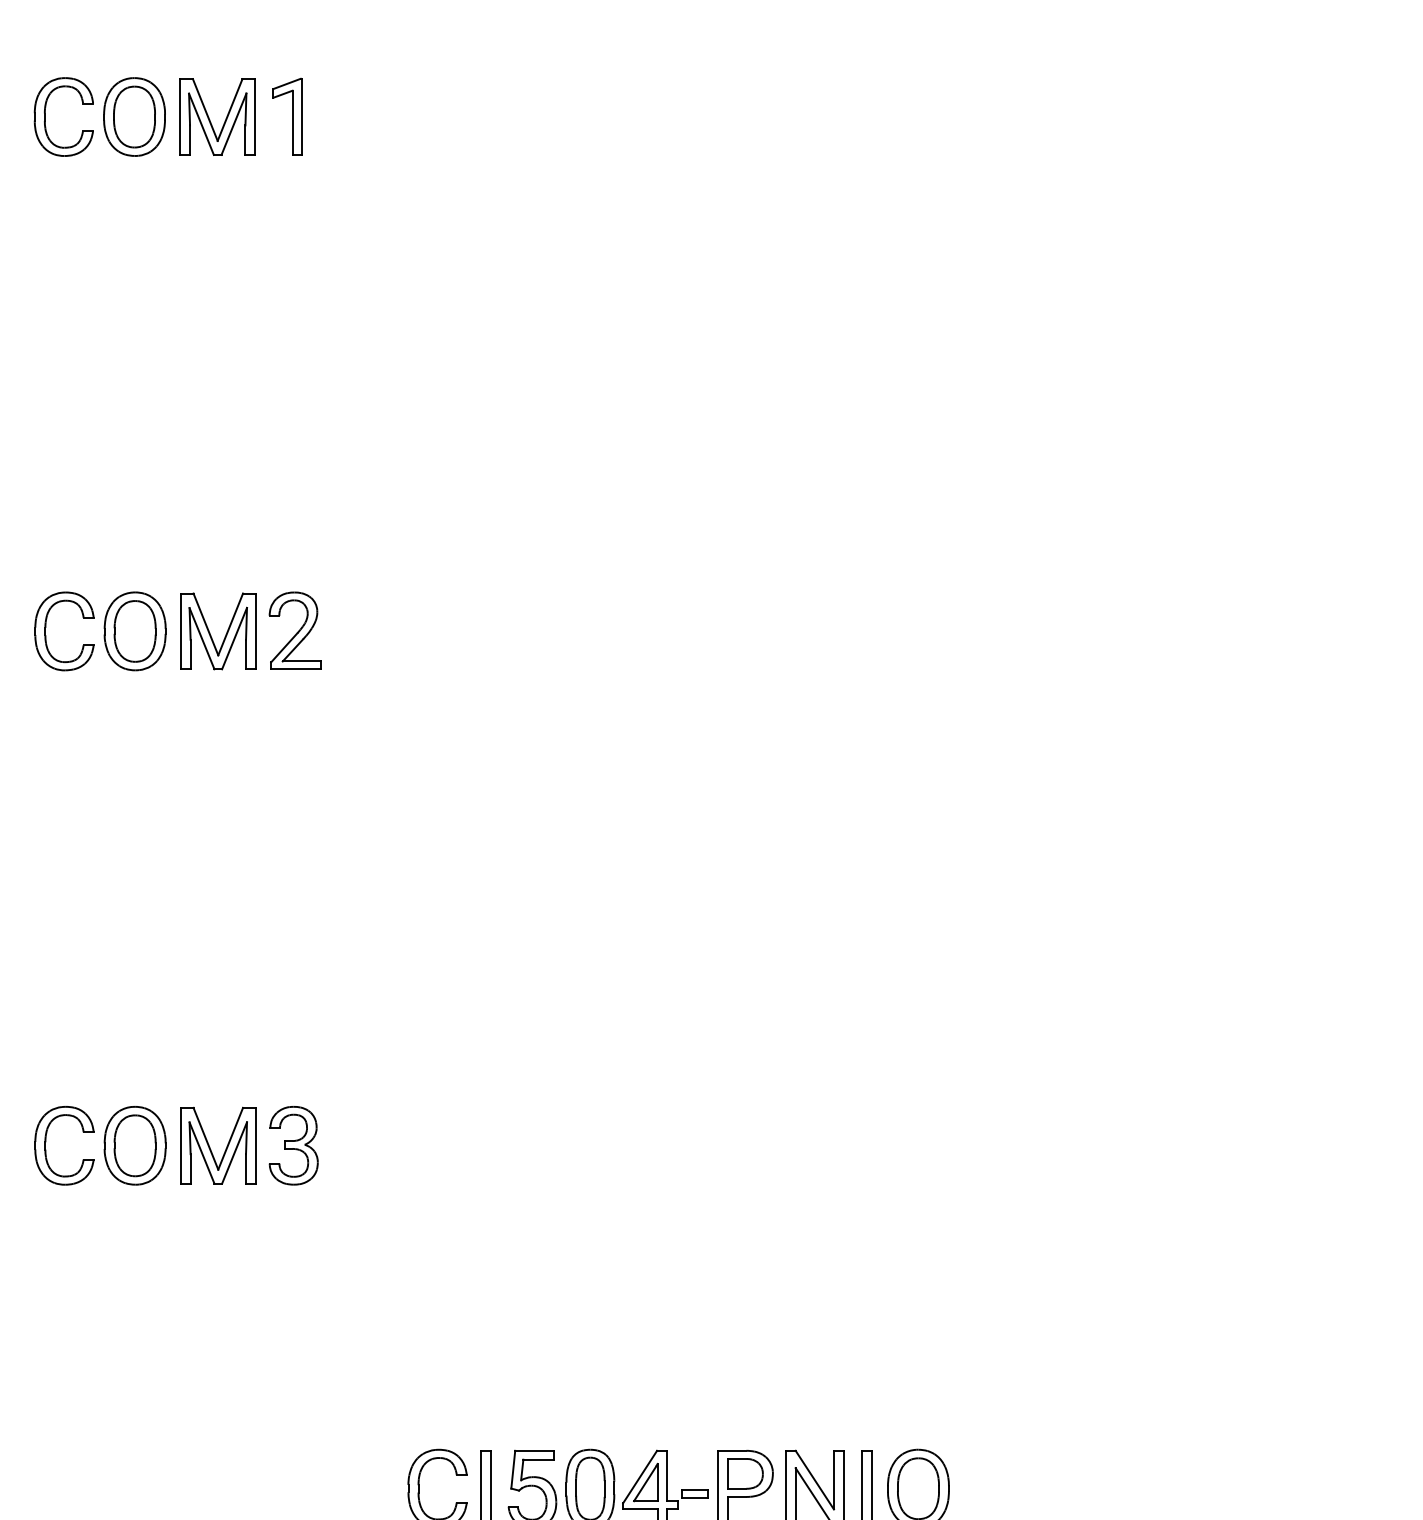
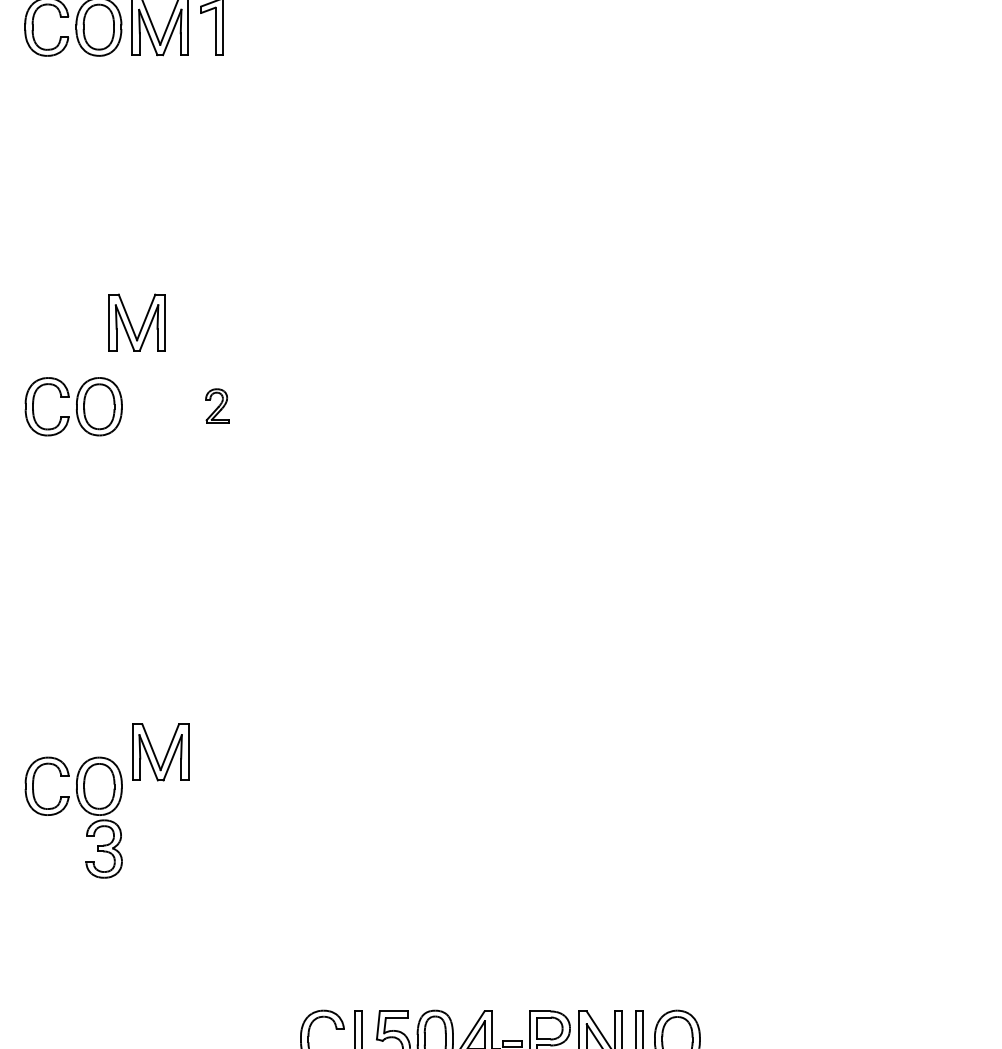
part: (294, 630) -> (216, 406), size x0.6
part: (225, 634) -> (142, 324), moved
part: (293, 1145) -> (104, 848), moved
part: (225, 1148) -> (166, 754), moved

